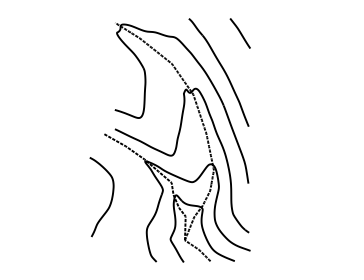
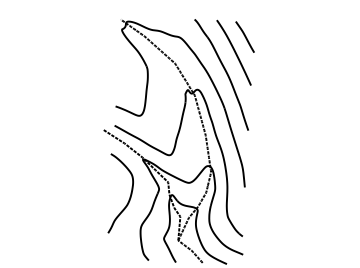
curve: (230, 49) -> (234, 52), added
curve: (110, 200) -> (129, 197), moved

